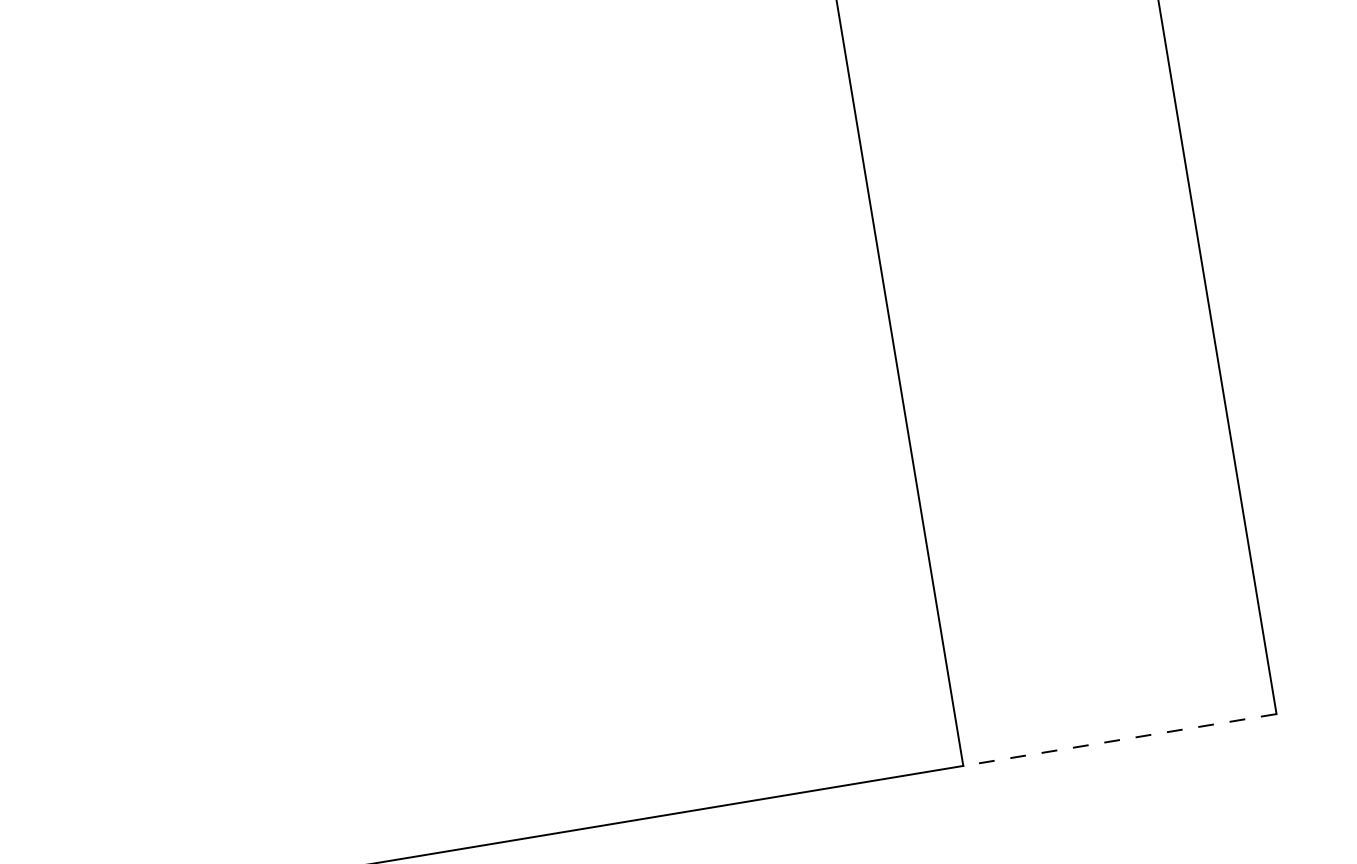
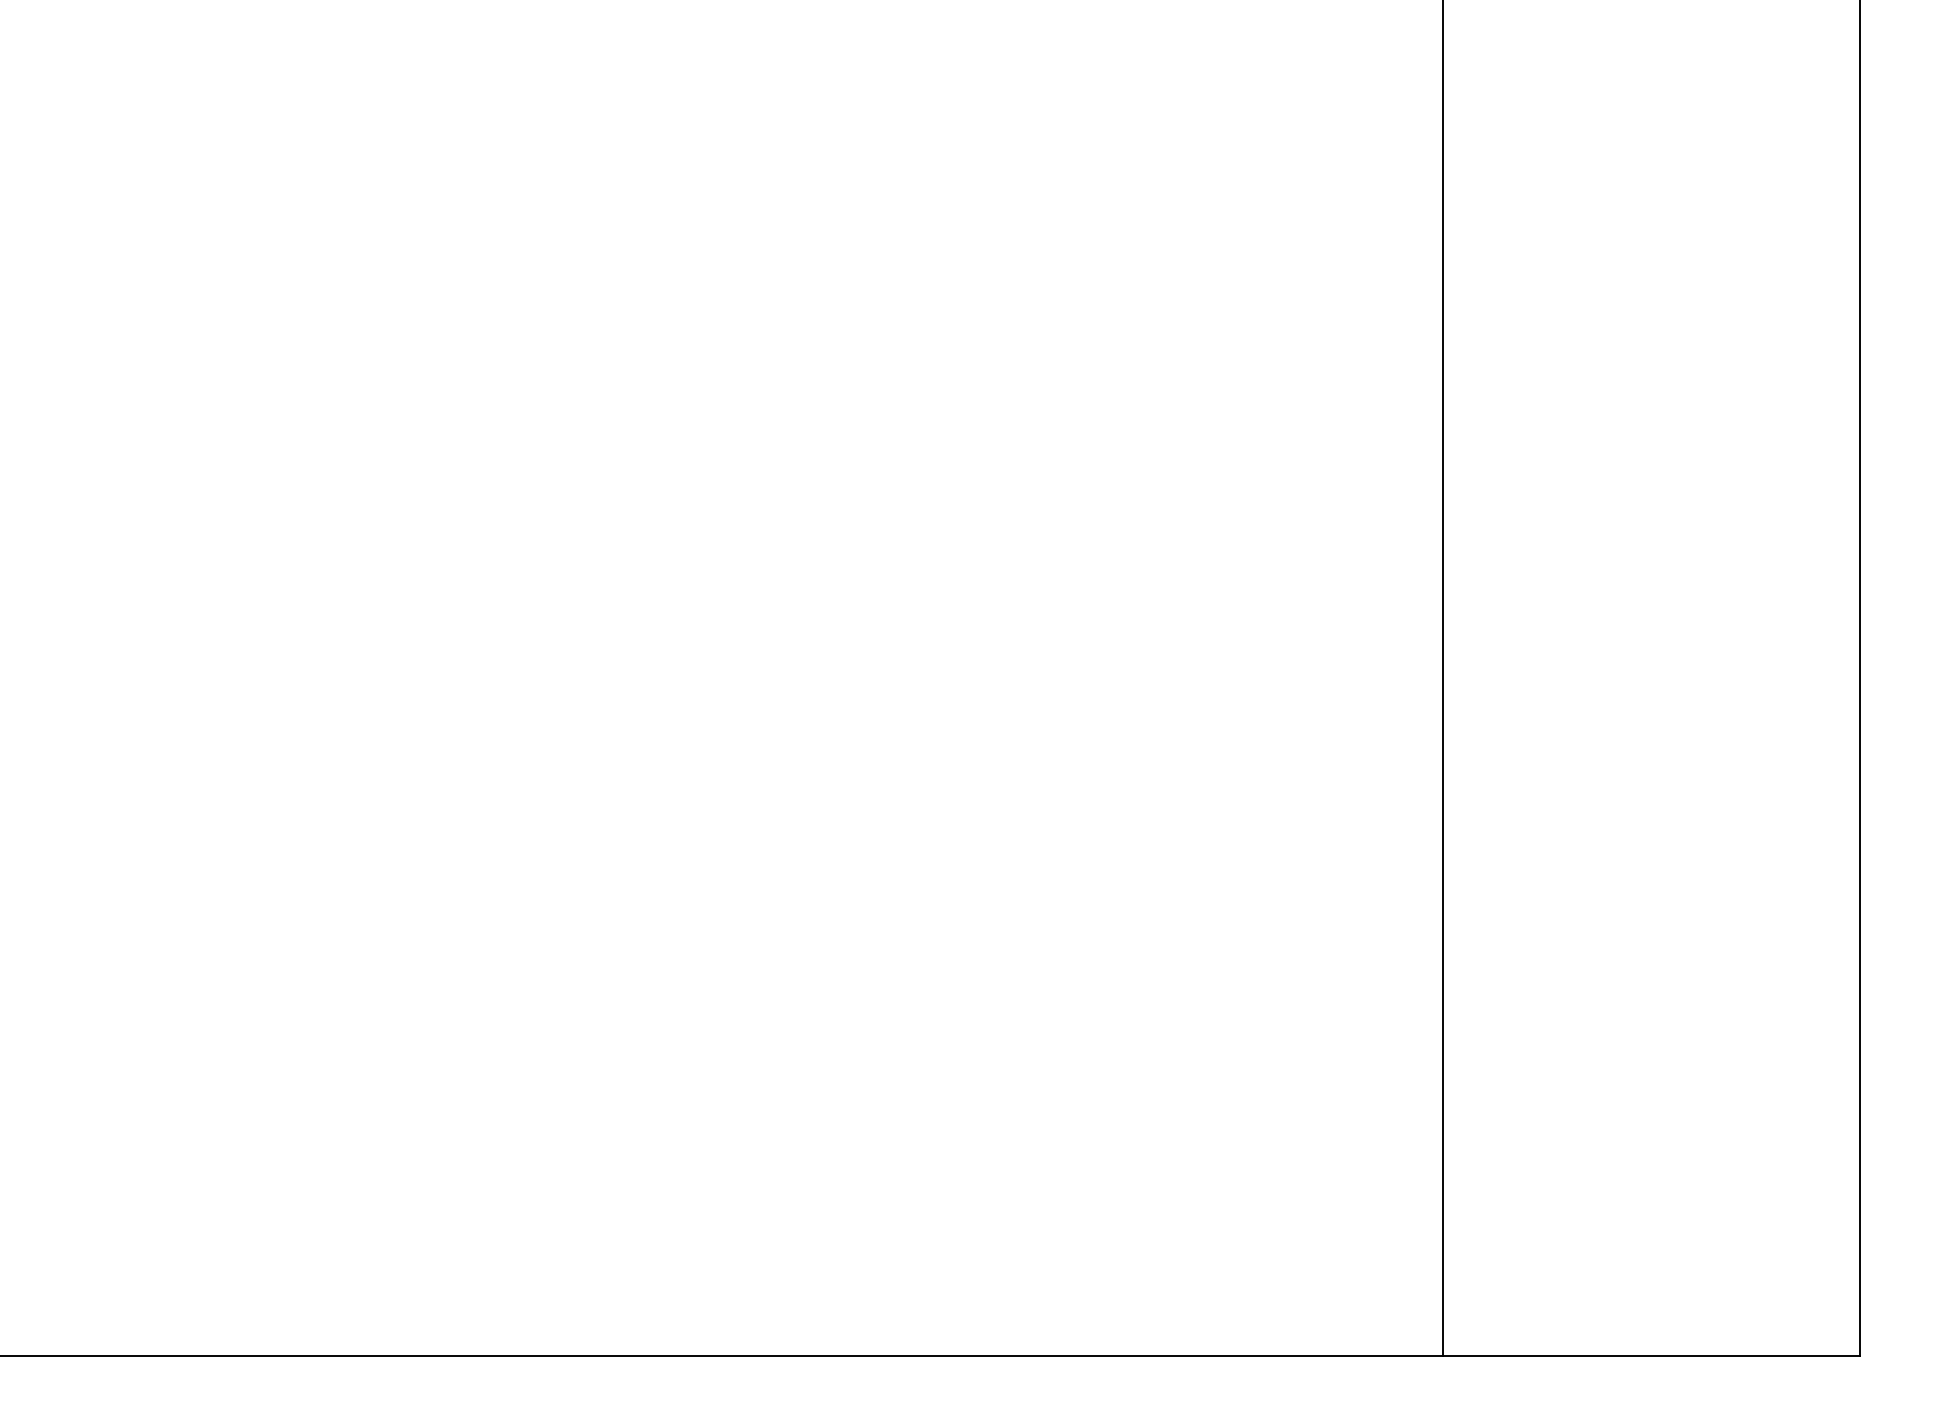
line: (1119, 739) -> (1650, 1355), dashed -> solid

